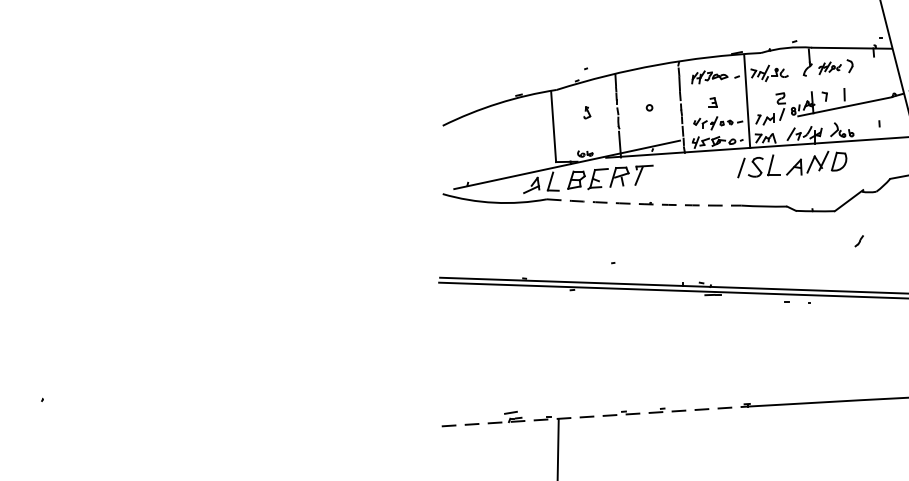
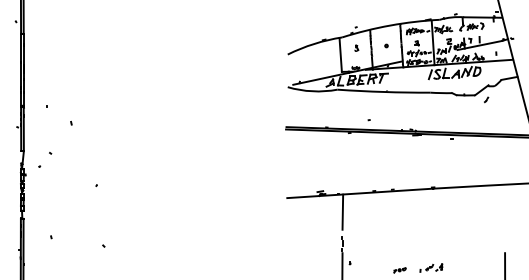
arc: (643, 205) -> (383, 92), dashed -> solid
part: (858, 240) -> (486, 99), moved
line: (595, 416) -> (360, 193), dashed -> solid

